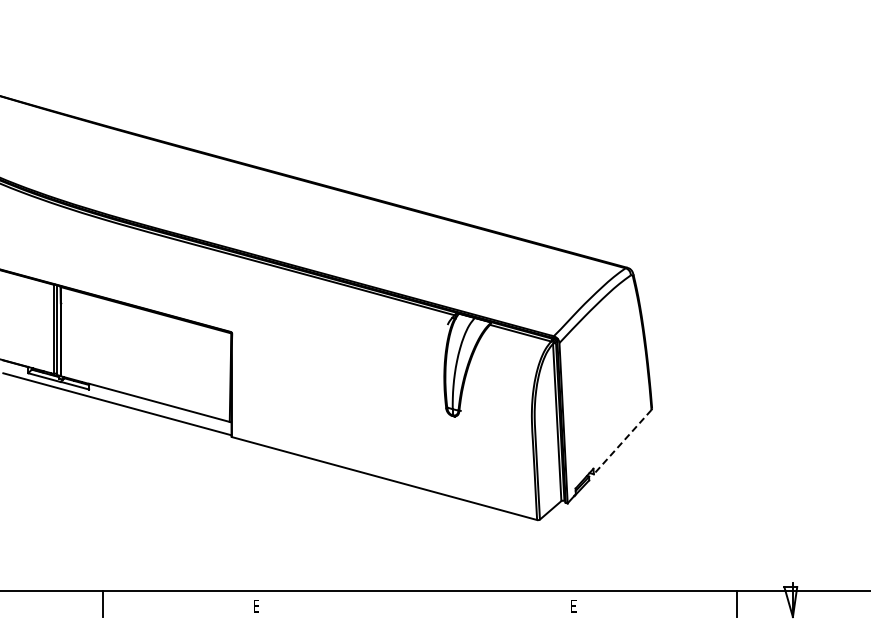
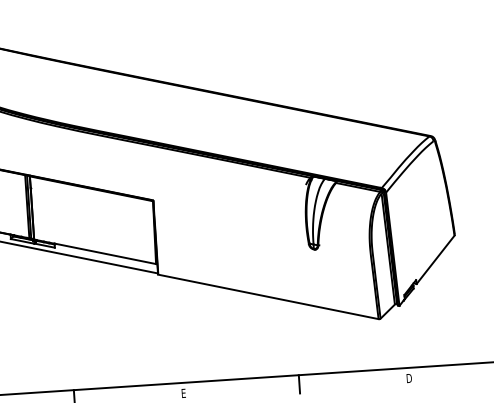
line: (622, 442) -> (435, 260), dashed -> solid
line: (419, 604) -> (299, 384), added
text: (574, 605) -> (409, 377), E -> D

